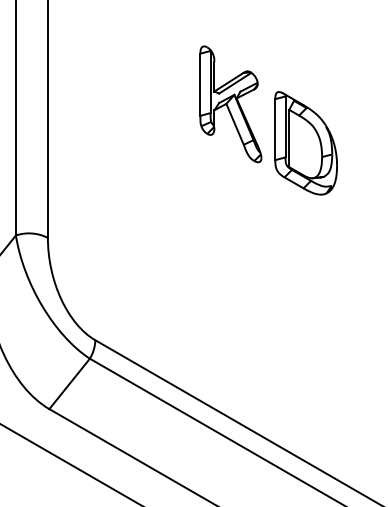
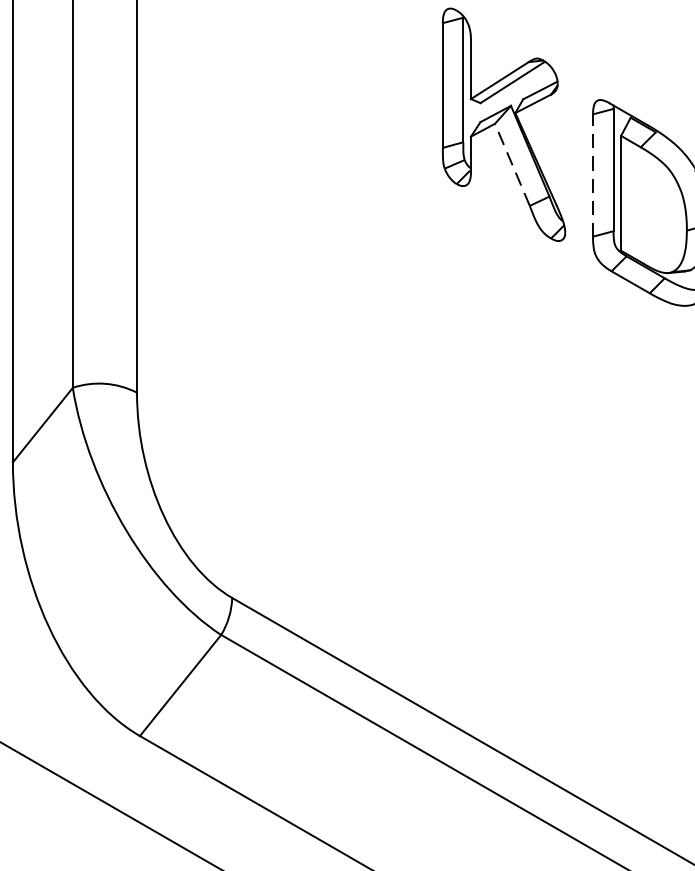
line: (234, 123) -> (511, 163), solid -> dashed
line: (275, 129) -> (593, 175), solid -> dashed

